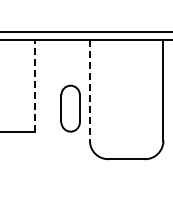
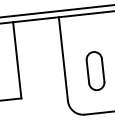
line: (34, 85) -> (17, 60), dashed -> solid
line: (89, 90) -> (63, 59), dashed -> solid
part: (70, 108) -> (95, 70), moved

